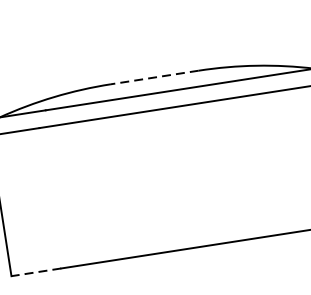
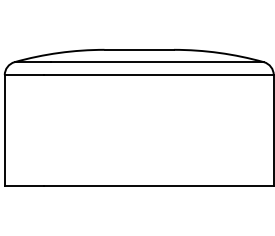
line: (155, 77) -> (139, 49), dashed -> solid
line: (36, 272) -> (24, 186), dashed -> solid

